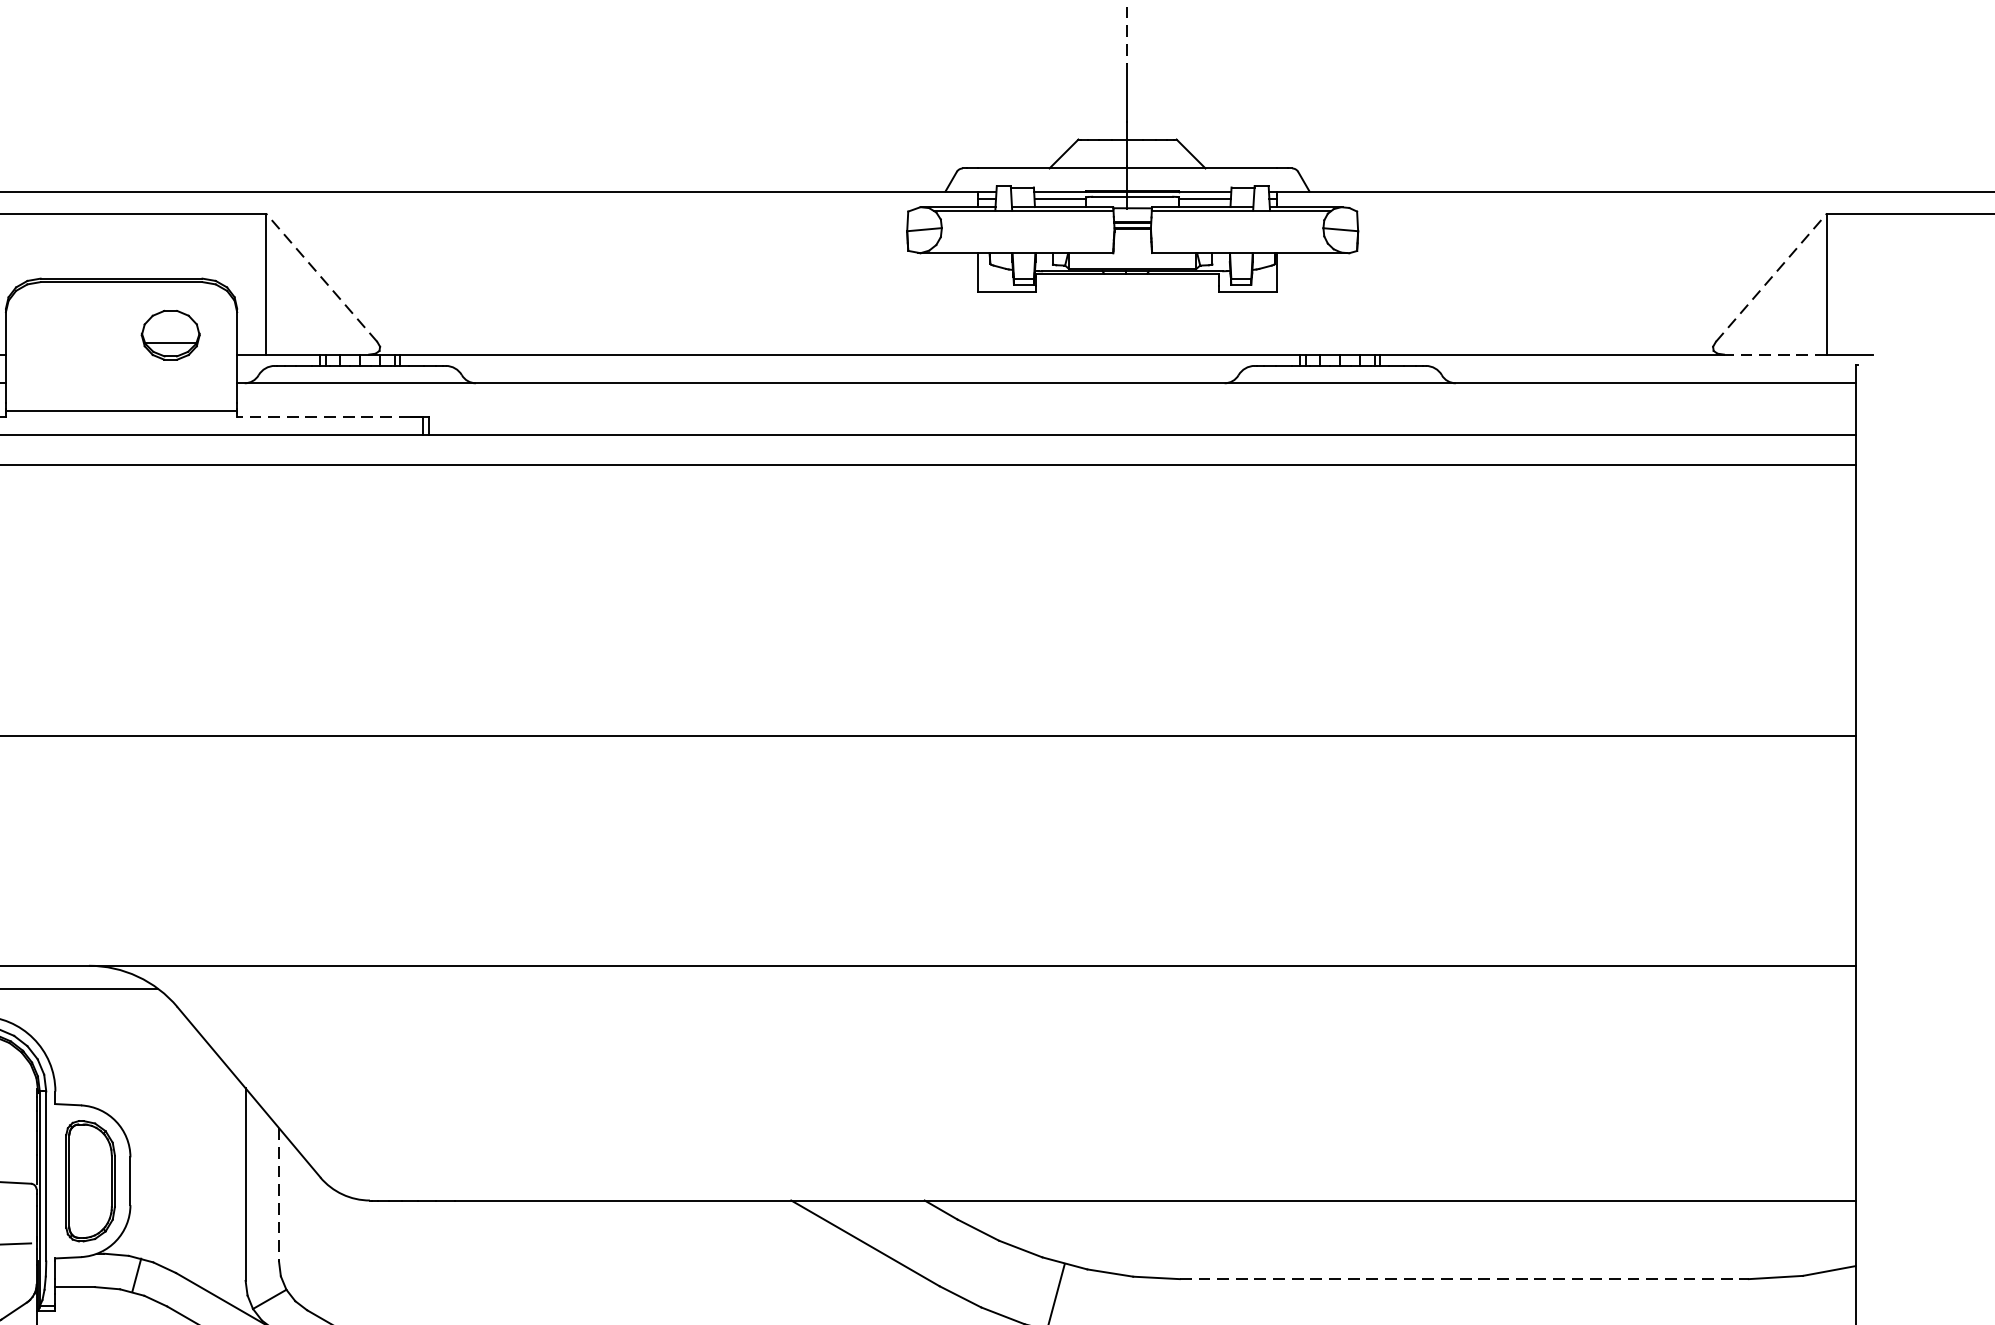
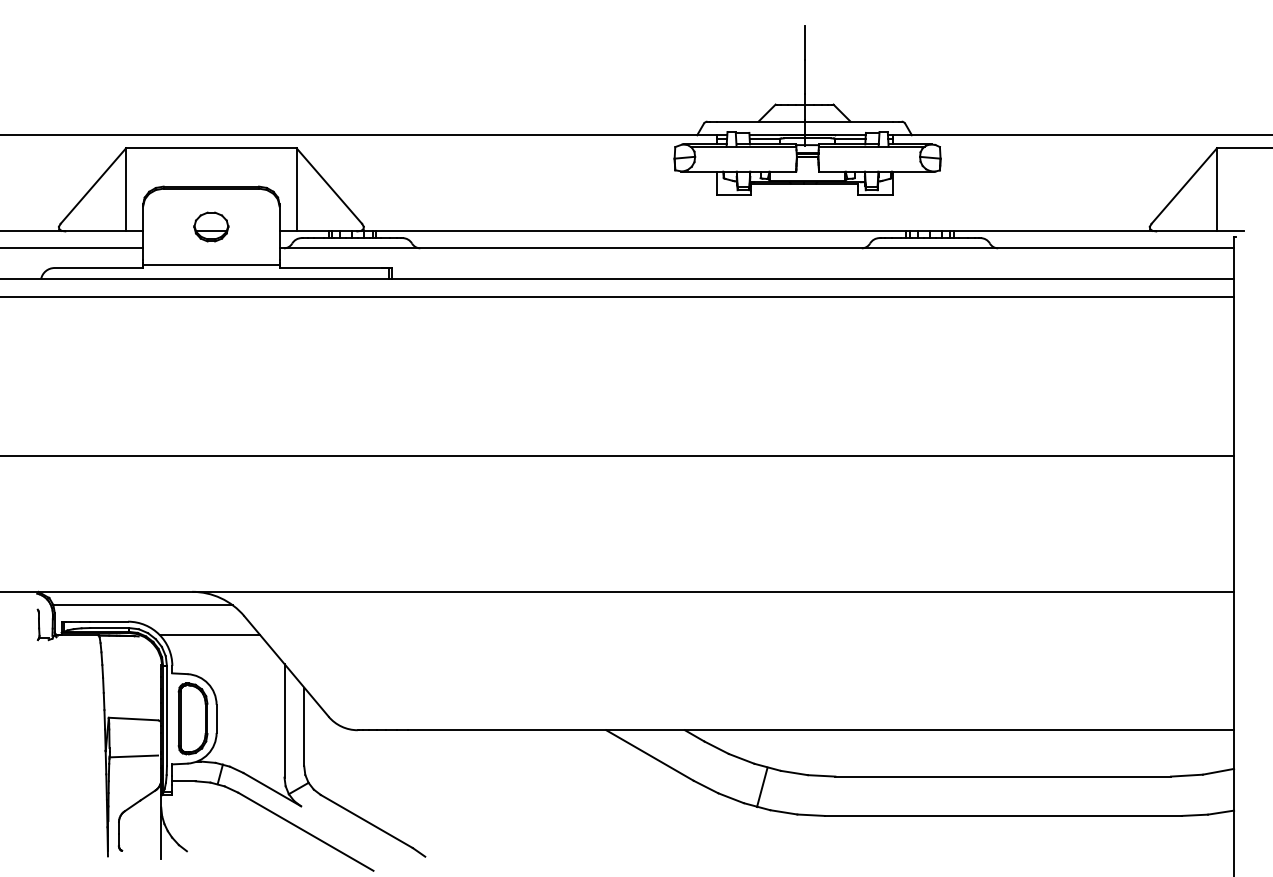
line: (1127, 35) -> (804, 43), dashed -> solid
line: (321, 276) -> (329, 185), dashed -> solid
line: (1771, 276) -> (1184, 185), dashed -> solid
part: (170, 334) -> (211, 226), moved
line: (1775, 354) -> (1186, 231), dashed -> solid
line: (323, 417) -> (330, 268), dashed -> solid
line: (118, 1039) -> (209, 635), added
line: (279, 1195) -> (304, 727), dashed -> solid
line: (1464, 1278) -> (1003, 776), dashed -> solid

